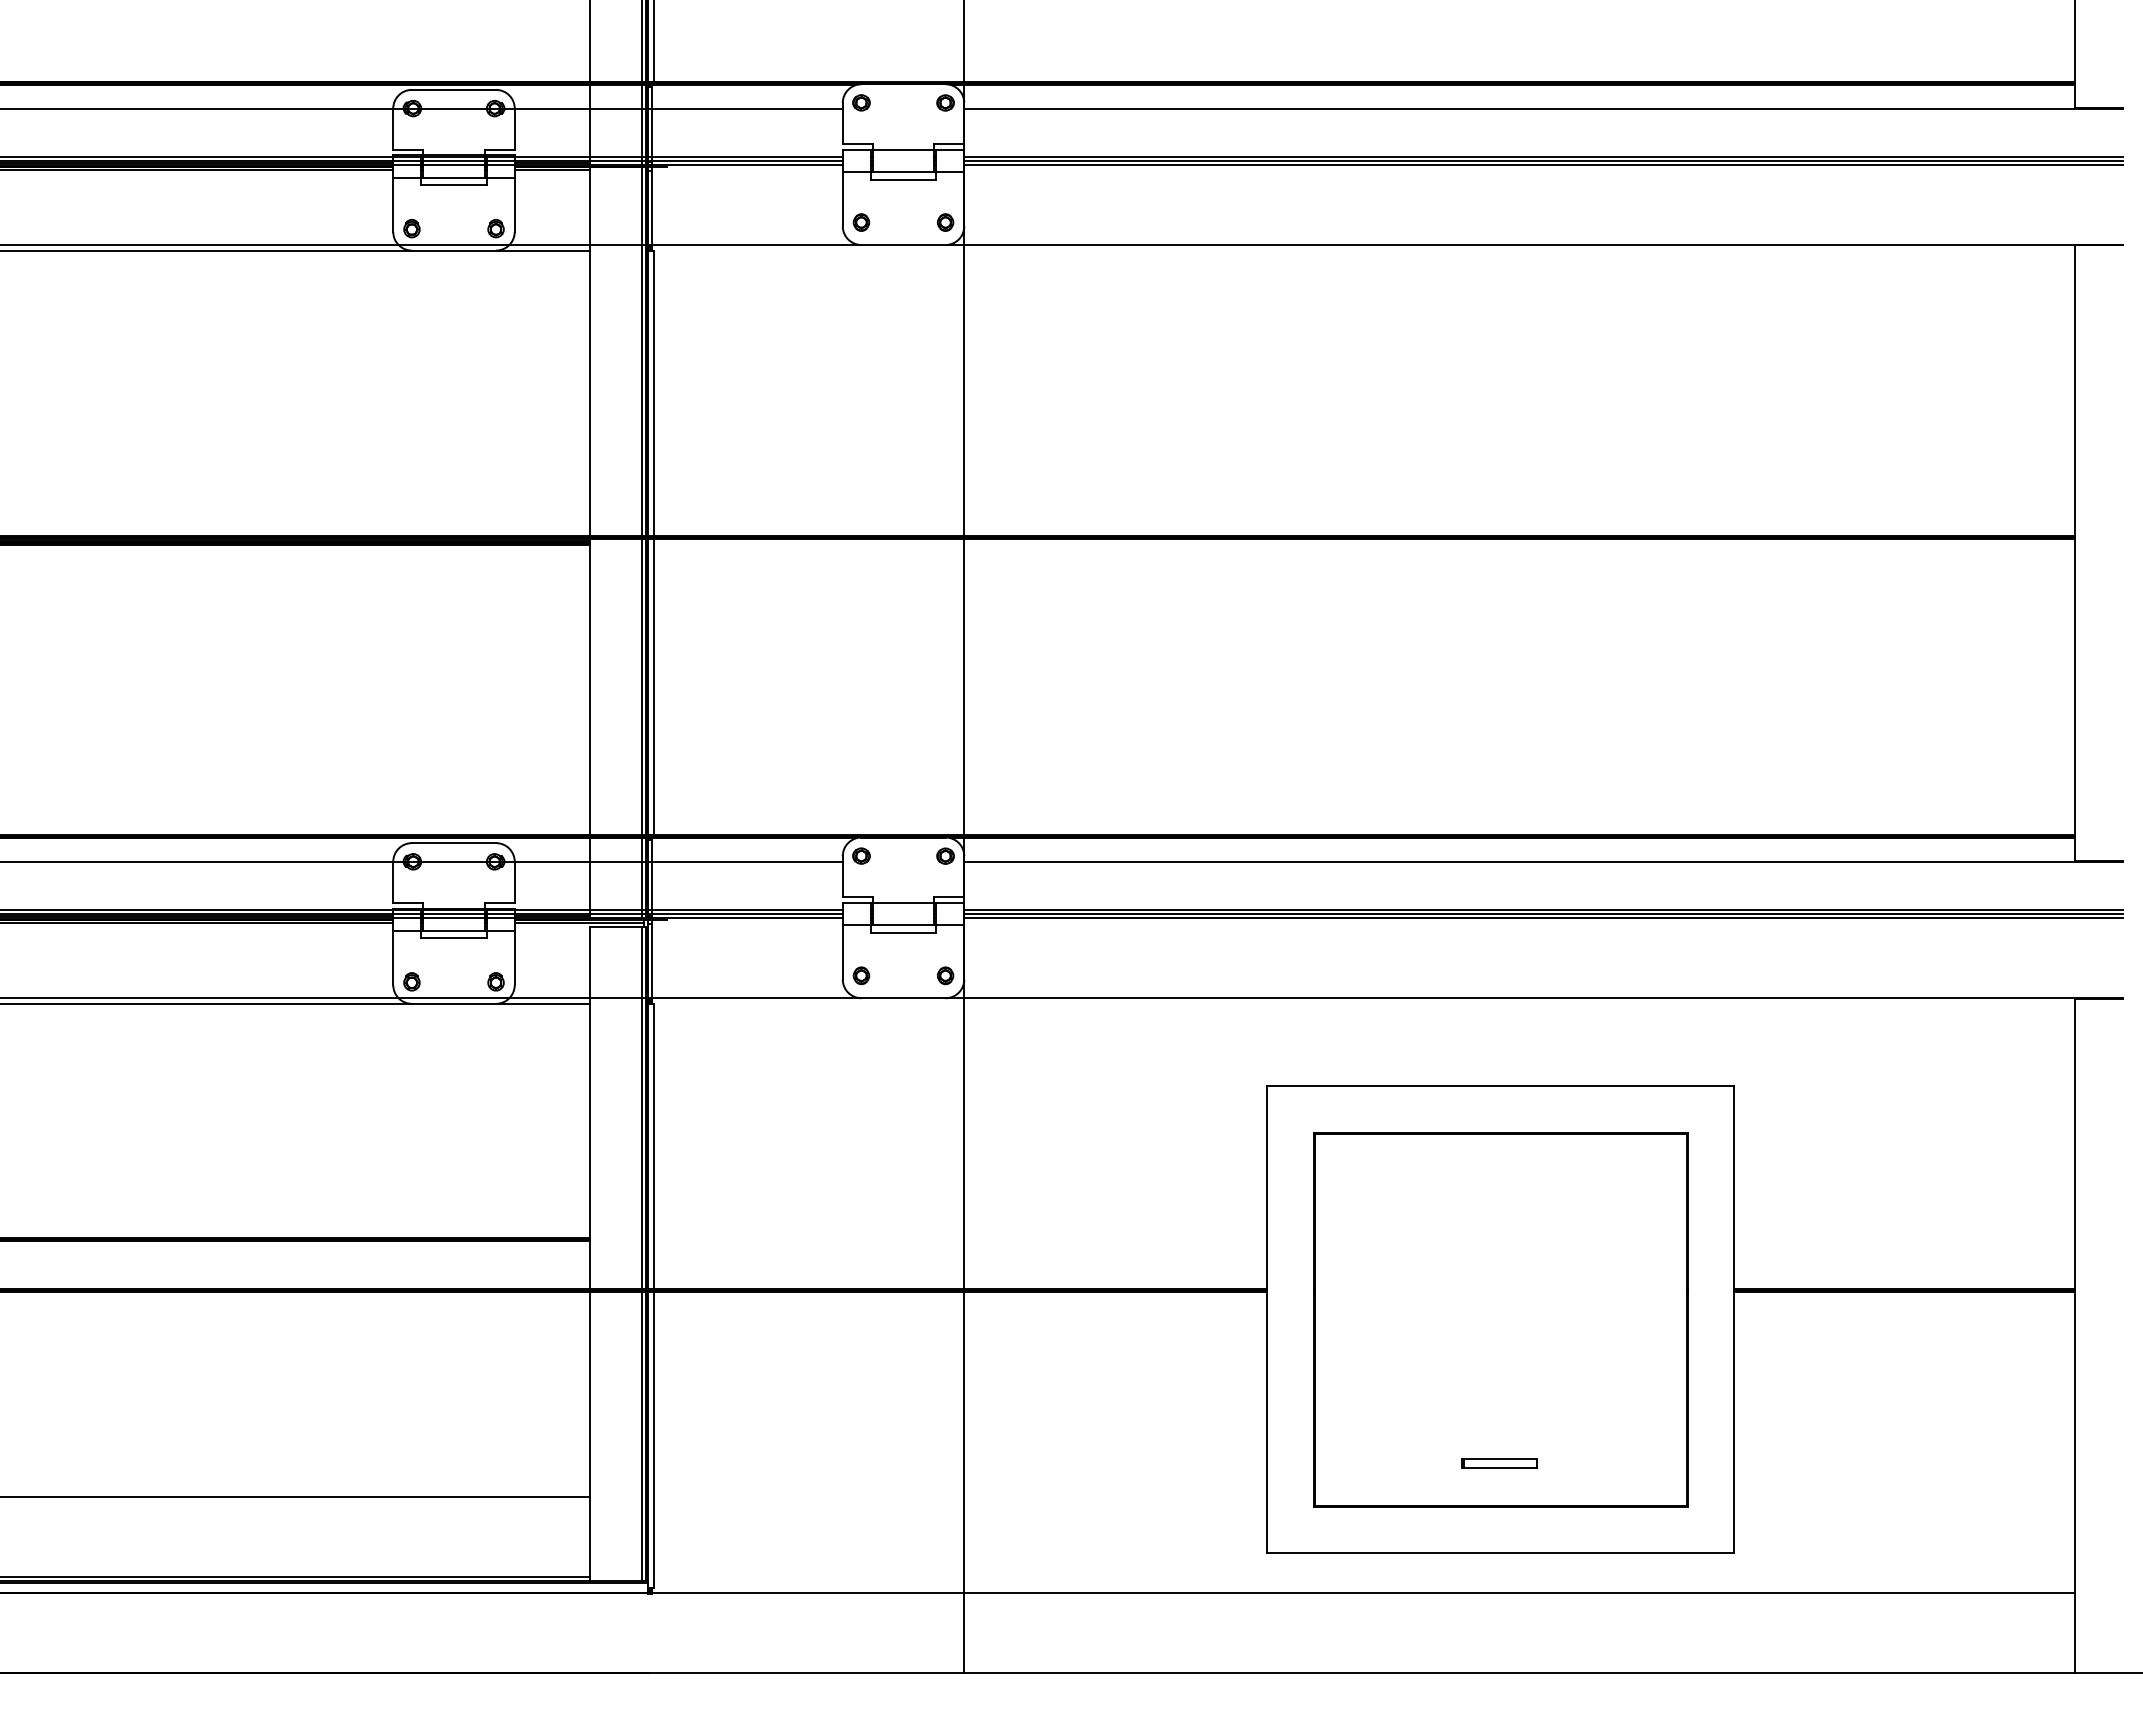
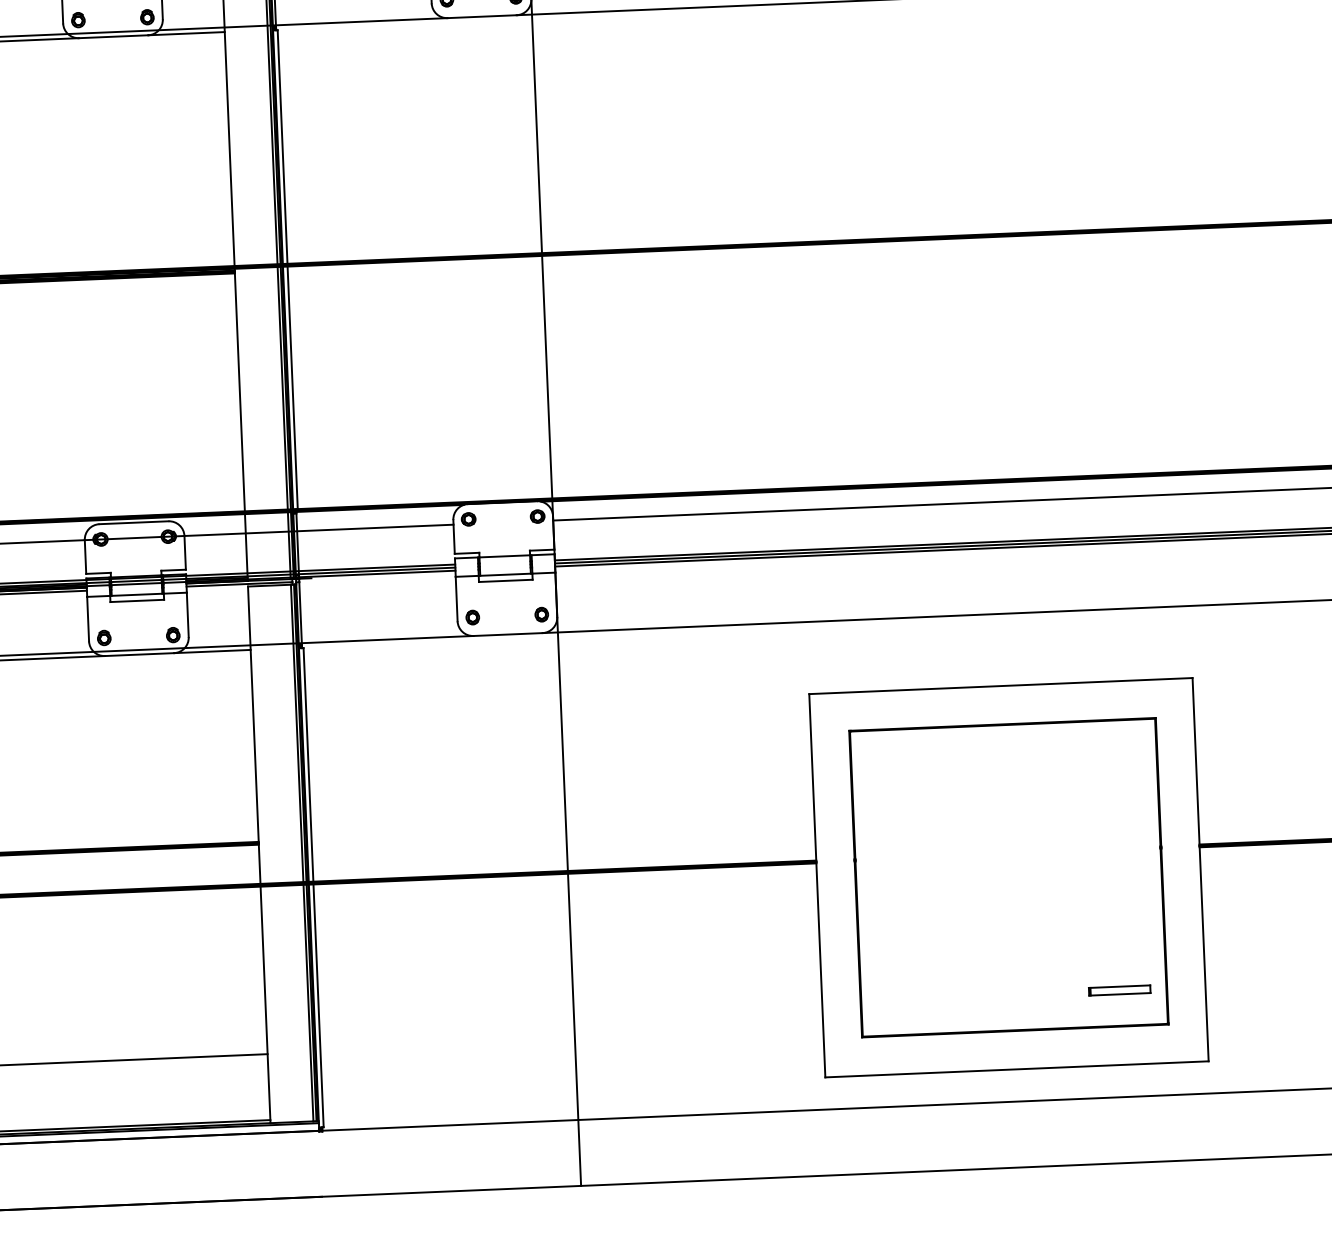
part: (1499, 1463) -> (1119, 990), moved

